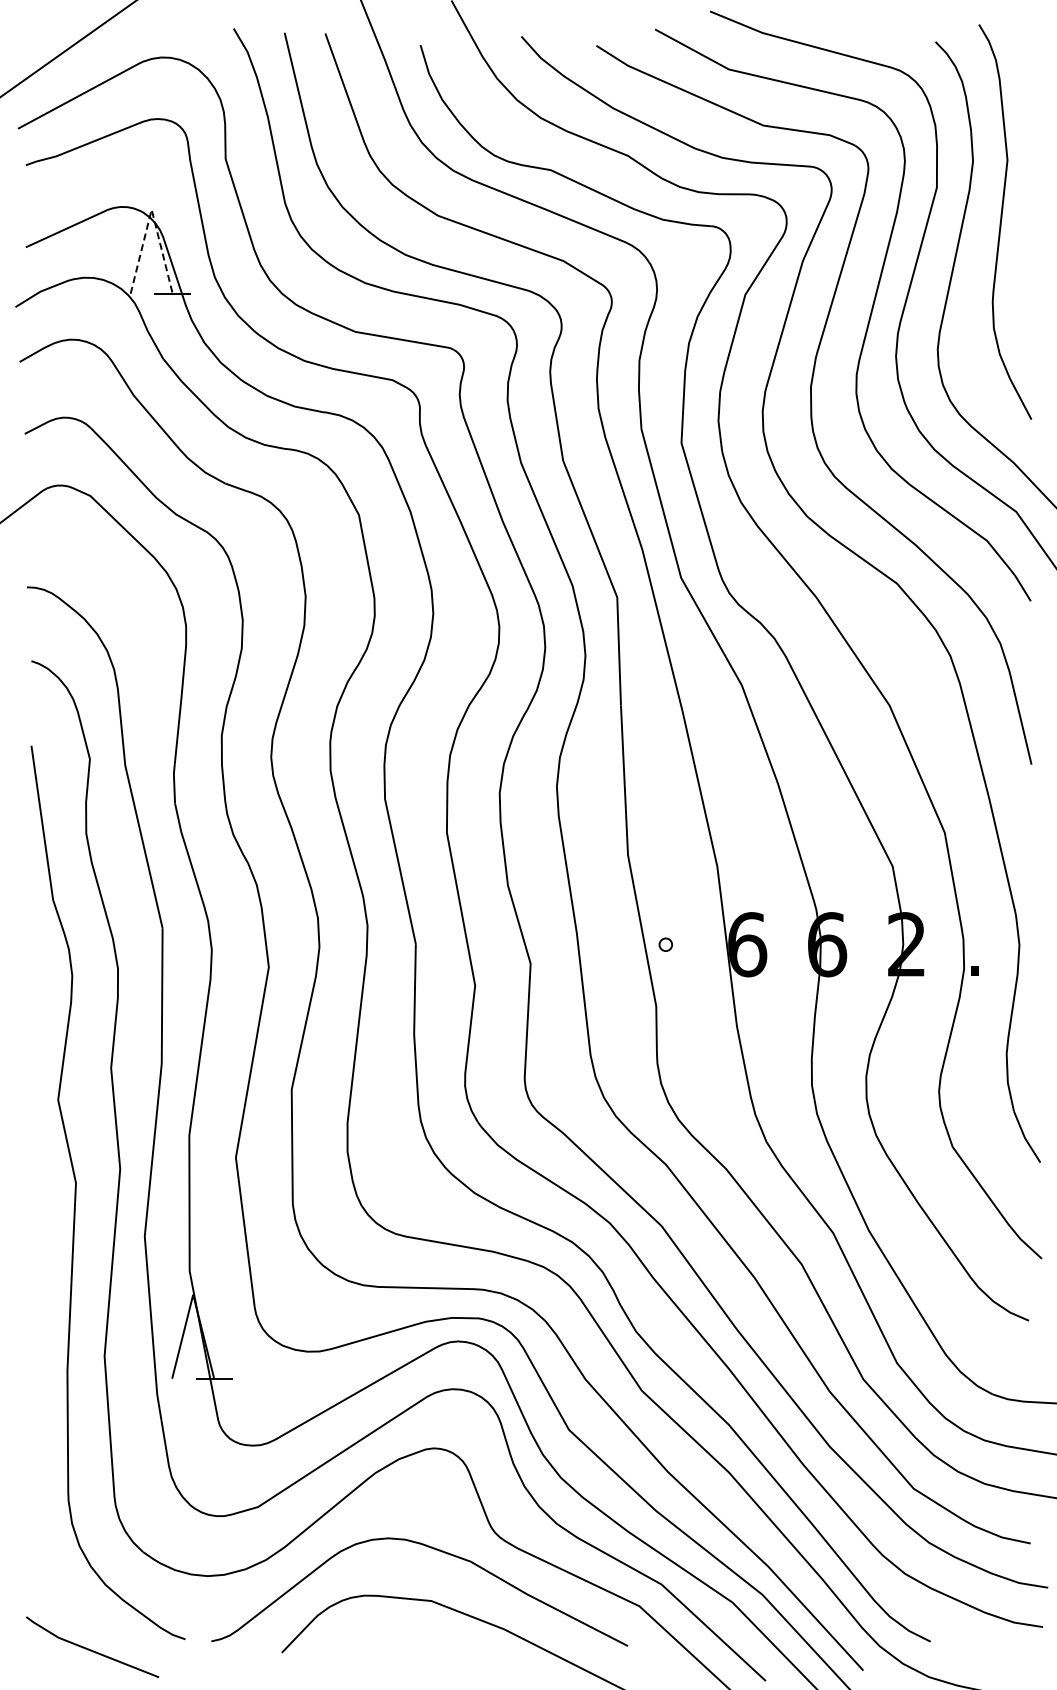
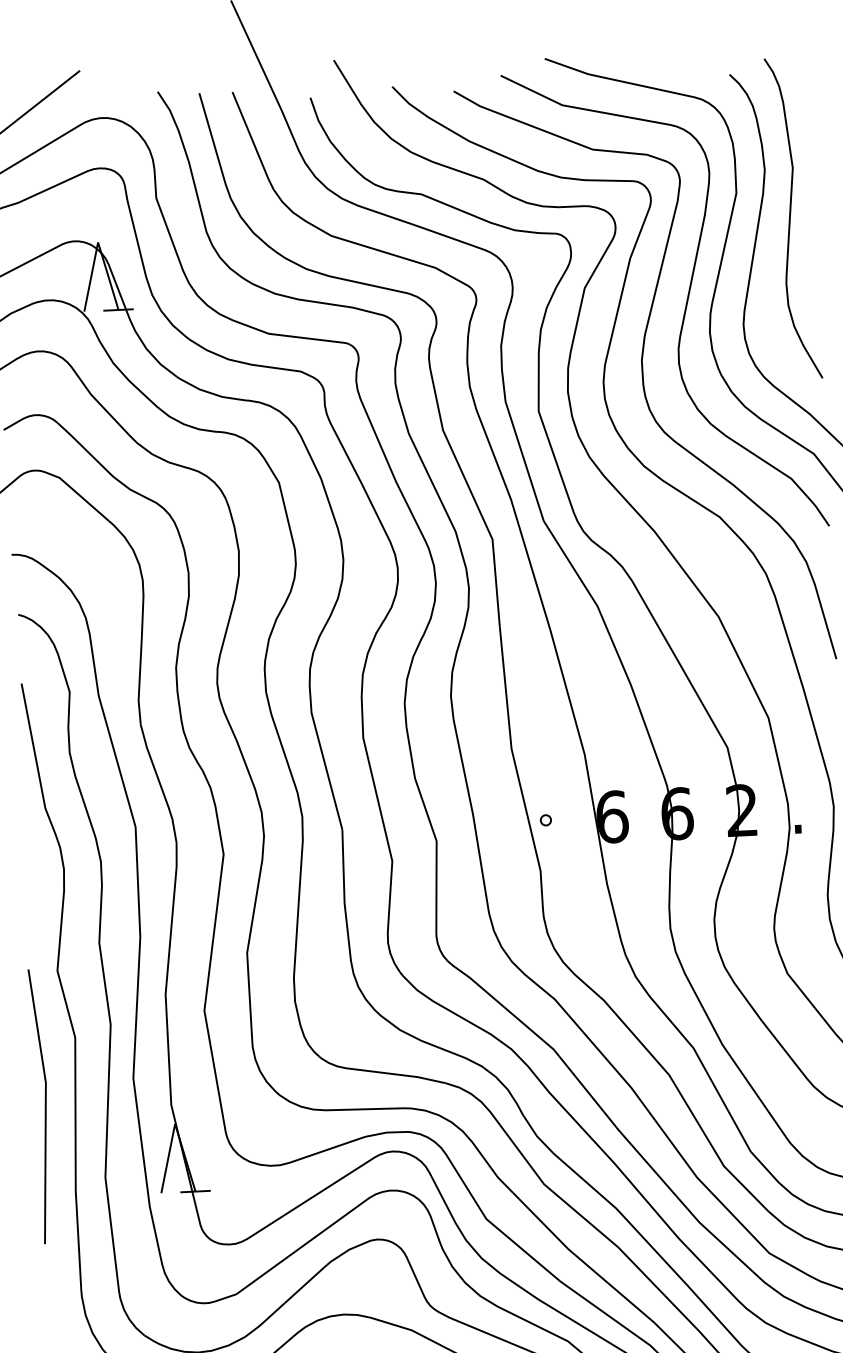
line: (151, 209) -> (97, 242), dashed -> solid
line: (34, 1265) -> (44, 1106), added

